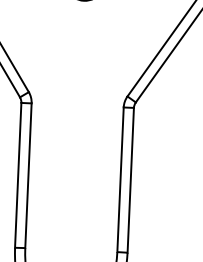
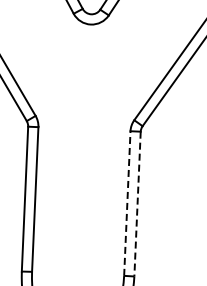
line: (120, 179) -> (127, 203), solid -> dashed
line: (130, 180) -> (137, 204), solid -> dashed

